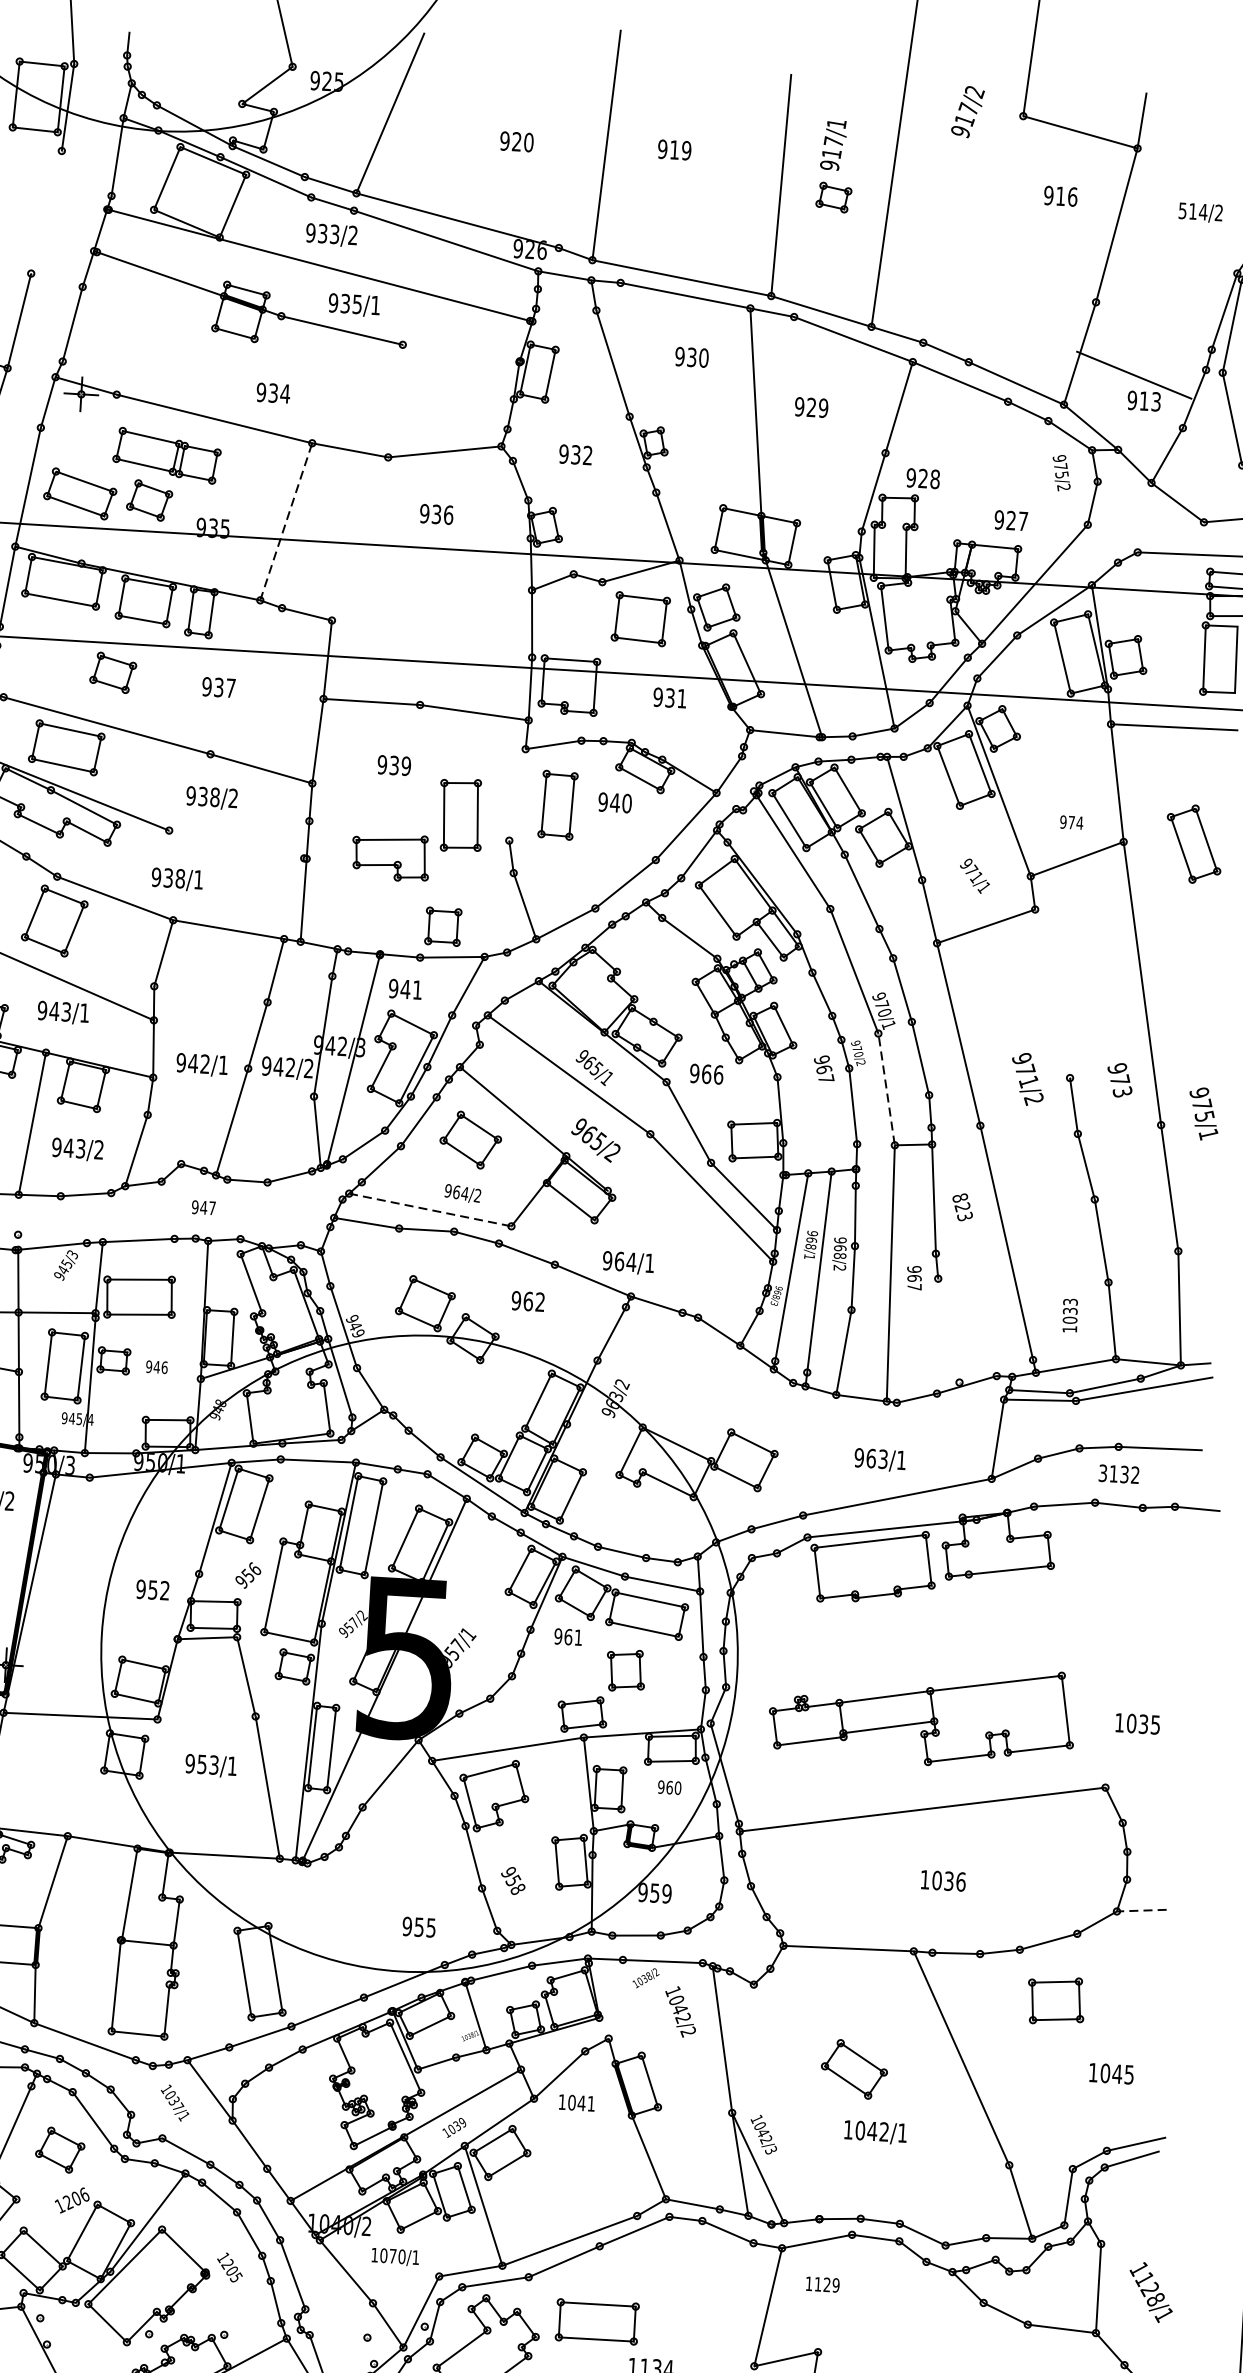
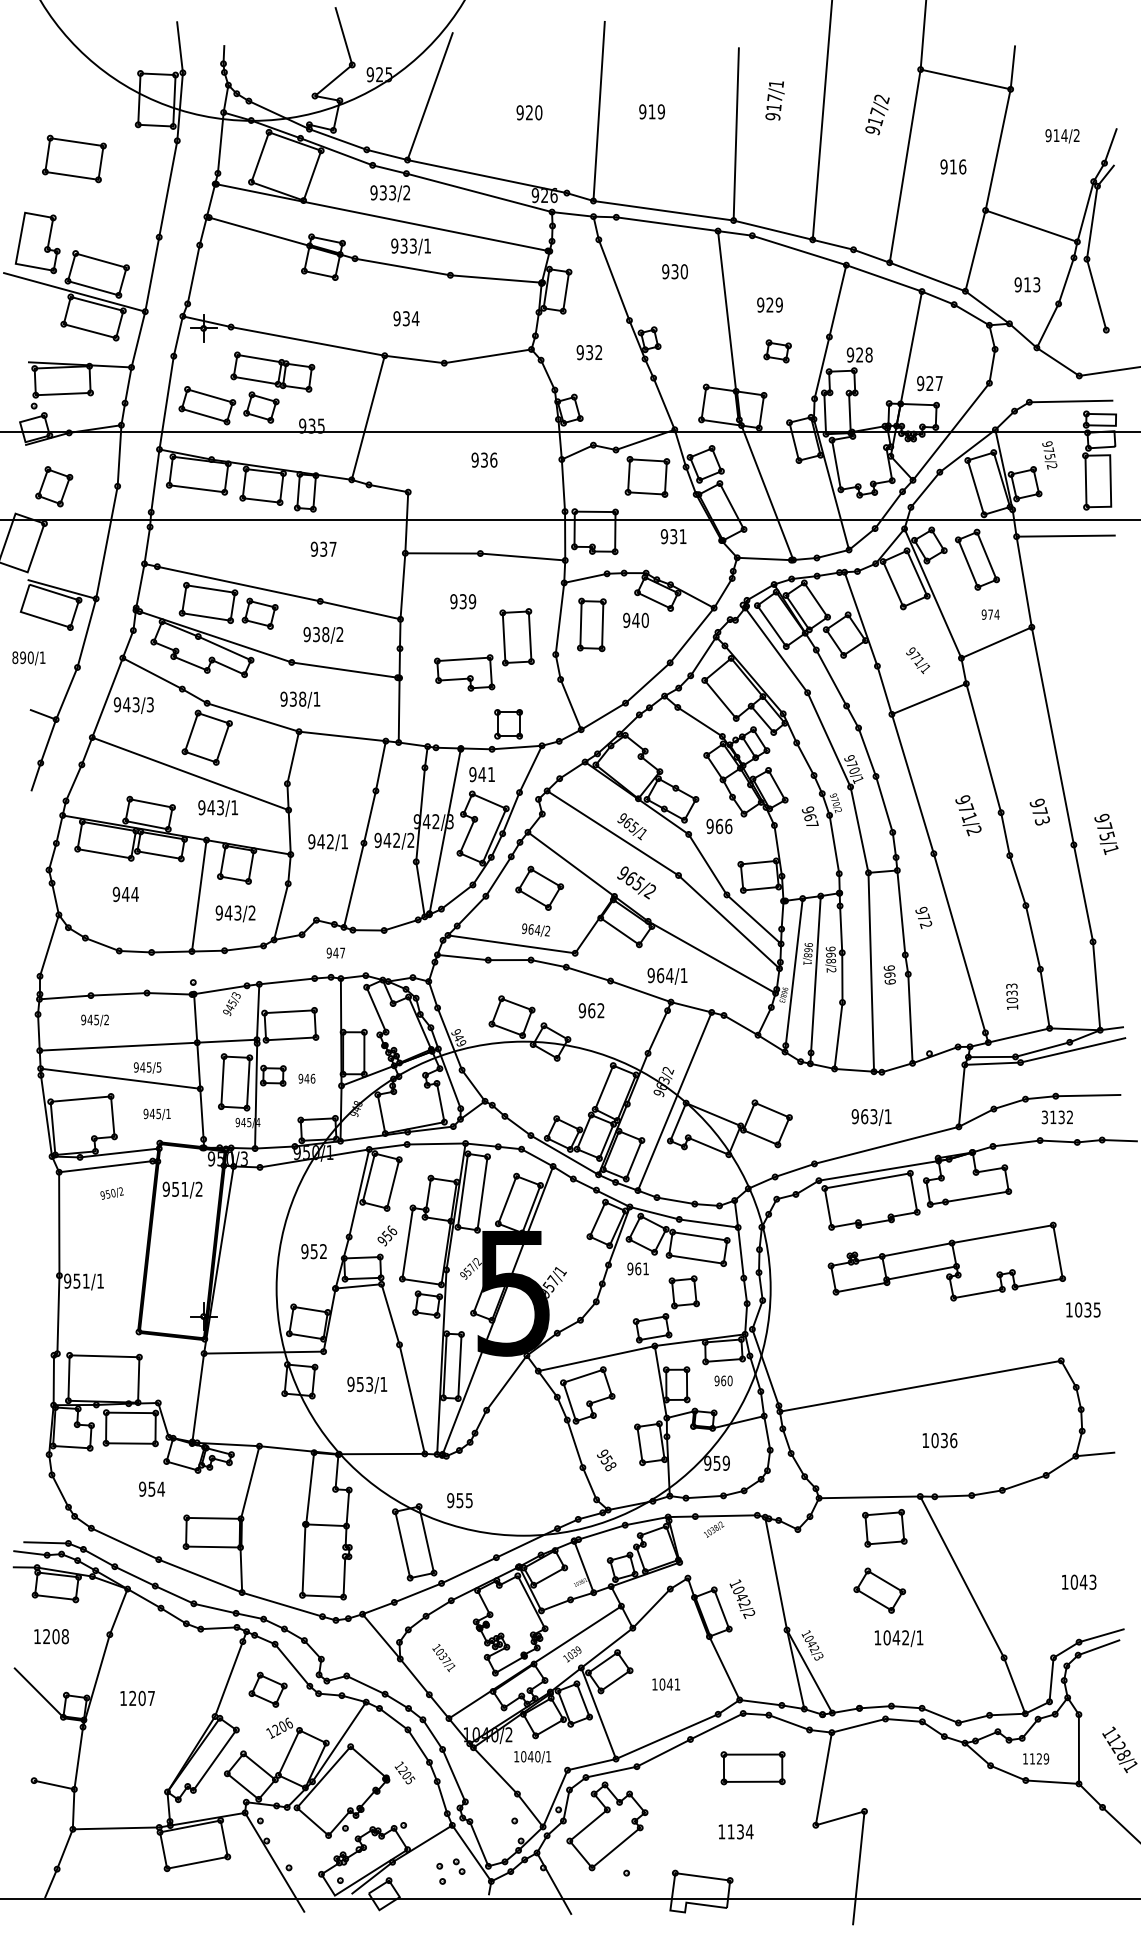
text: (967, 111) -> (877, 114), moved
text: (1060, 195) -> (953, 166), moved
part: (833, 197) -> (777, 351), moved
text: (1182, 210) -> (1048, 135), 514/2 -> 914/2
line: (46, 211) -> (168, 188), added
line: (995, 239) -> (904, 166), added
text: (357, 303) -> (413, 245), 935/1 -> 933/1
line: (461, 352) -> (496, 278), added
line: (1134, 374) -> (1031, 225), moved
text: (273, 392) -> (406, 318), moved
line: (989, 472) -> (910, 347), added
text: (1061, 473) -> (1049, 455), moved
text: (436, 513) -> (484, 459), moved
line: (286, 521) -> (368, 417), dashed -> solid
part: (112, 672) -> (259, 613), moved
line: (516, 794) -> (559, 618), added
line: (237, 843) -> (345, 669), added
part: (1194, 843) -> (977, 559), moved
line: (1052, 994) -> (983, 748), added
line: (886, 1088) -> (859, 829), dashed -> solid
text: (962, 1206) -> (923, 917), 823 -> 972
line: (430, 1210) -> (511, 944), dashed -> solid
line: (686, 1240) -> (711, 956), added
text: (913, 1286) -> (889, 981), 967 -> 969
line: (937, 1335) -> (910, 1018), added
line: (627, 1424) -> (674, 1101), added
part: (921, 1714) -> (946, 1261), moved
line: (1141, 1910) -> (1094, 1454), dashed -> solid
text: (418, 1927) -> (459, 1500), moved
part: (1055, 2001) -> (884, 1528), moved
text: (680, 2011) -> (742, 1598), moved
text: (1128, 2073) -> (1092, 1581), 1045 -> 1043
text: (174, 2103) -> (443, 1658), moved
text: (577, 2103) -> (666, 1684), moved
text: (392, 2255) -> (530, 1756), 1070/1 -> 1040/1
text: (823, 2284) -> (1036, 1758), moved
part: (596, 2322) -> (752, 1768), moved

